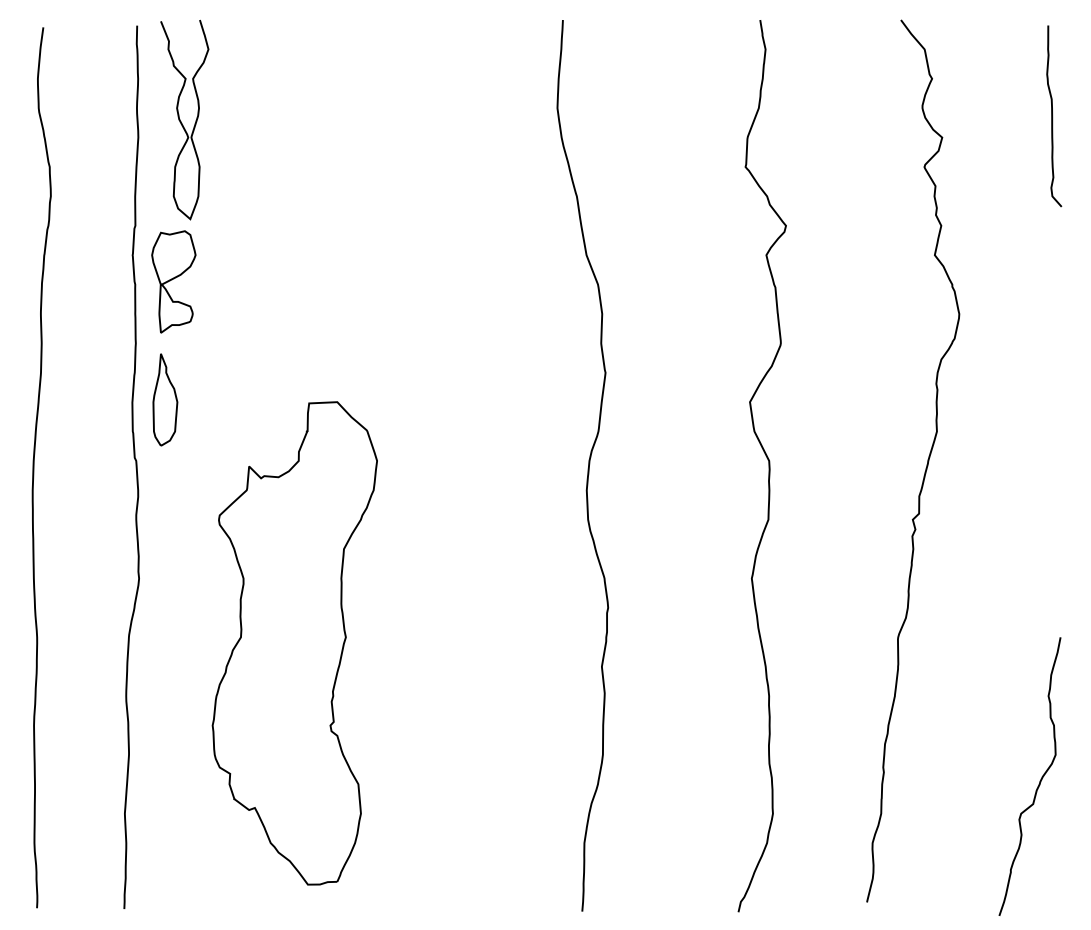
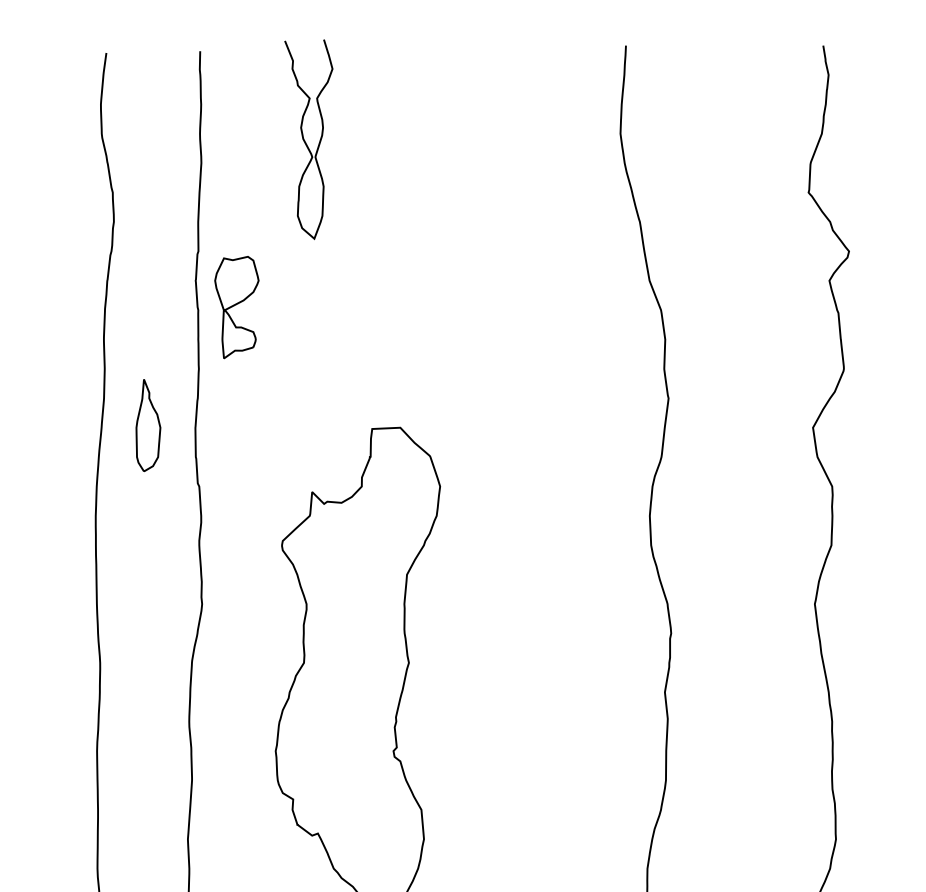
curve: (181, 121) -> (305, 141), moved
part: (165, 399) -> (148, 425), moved

